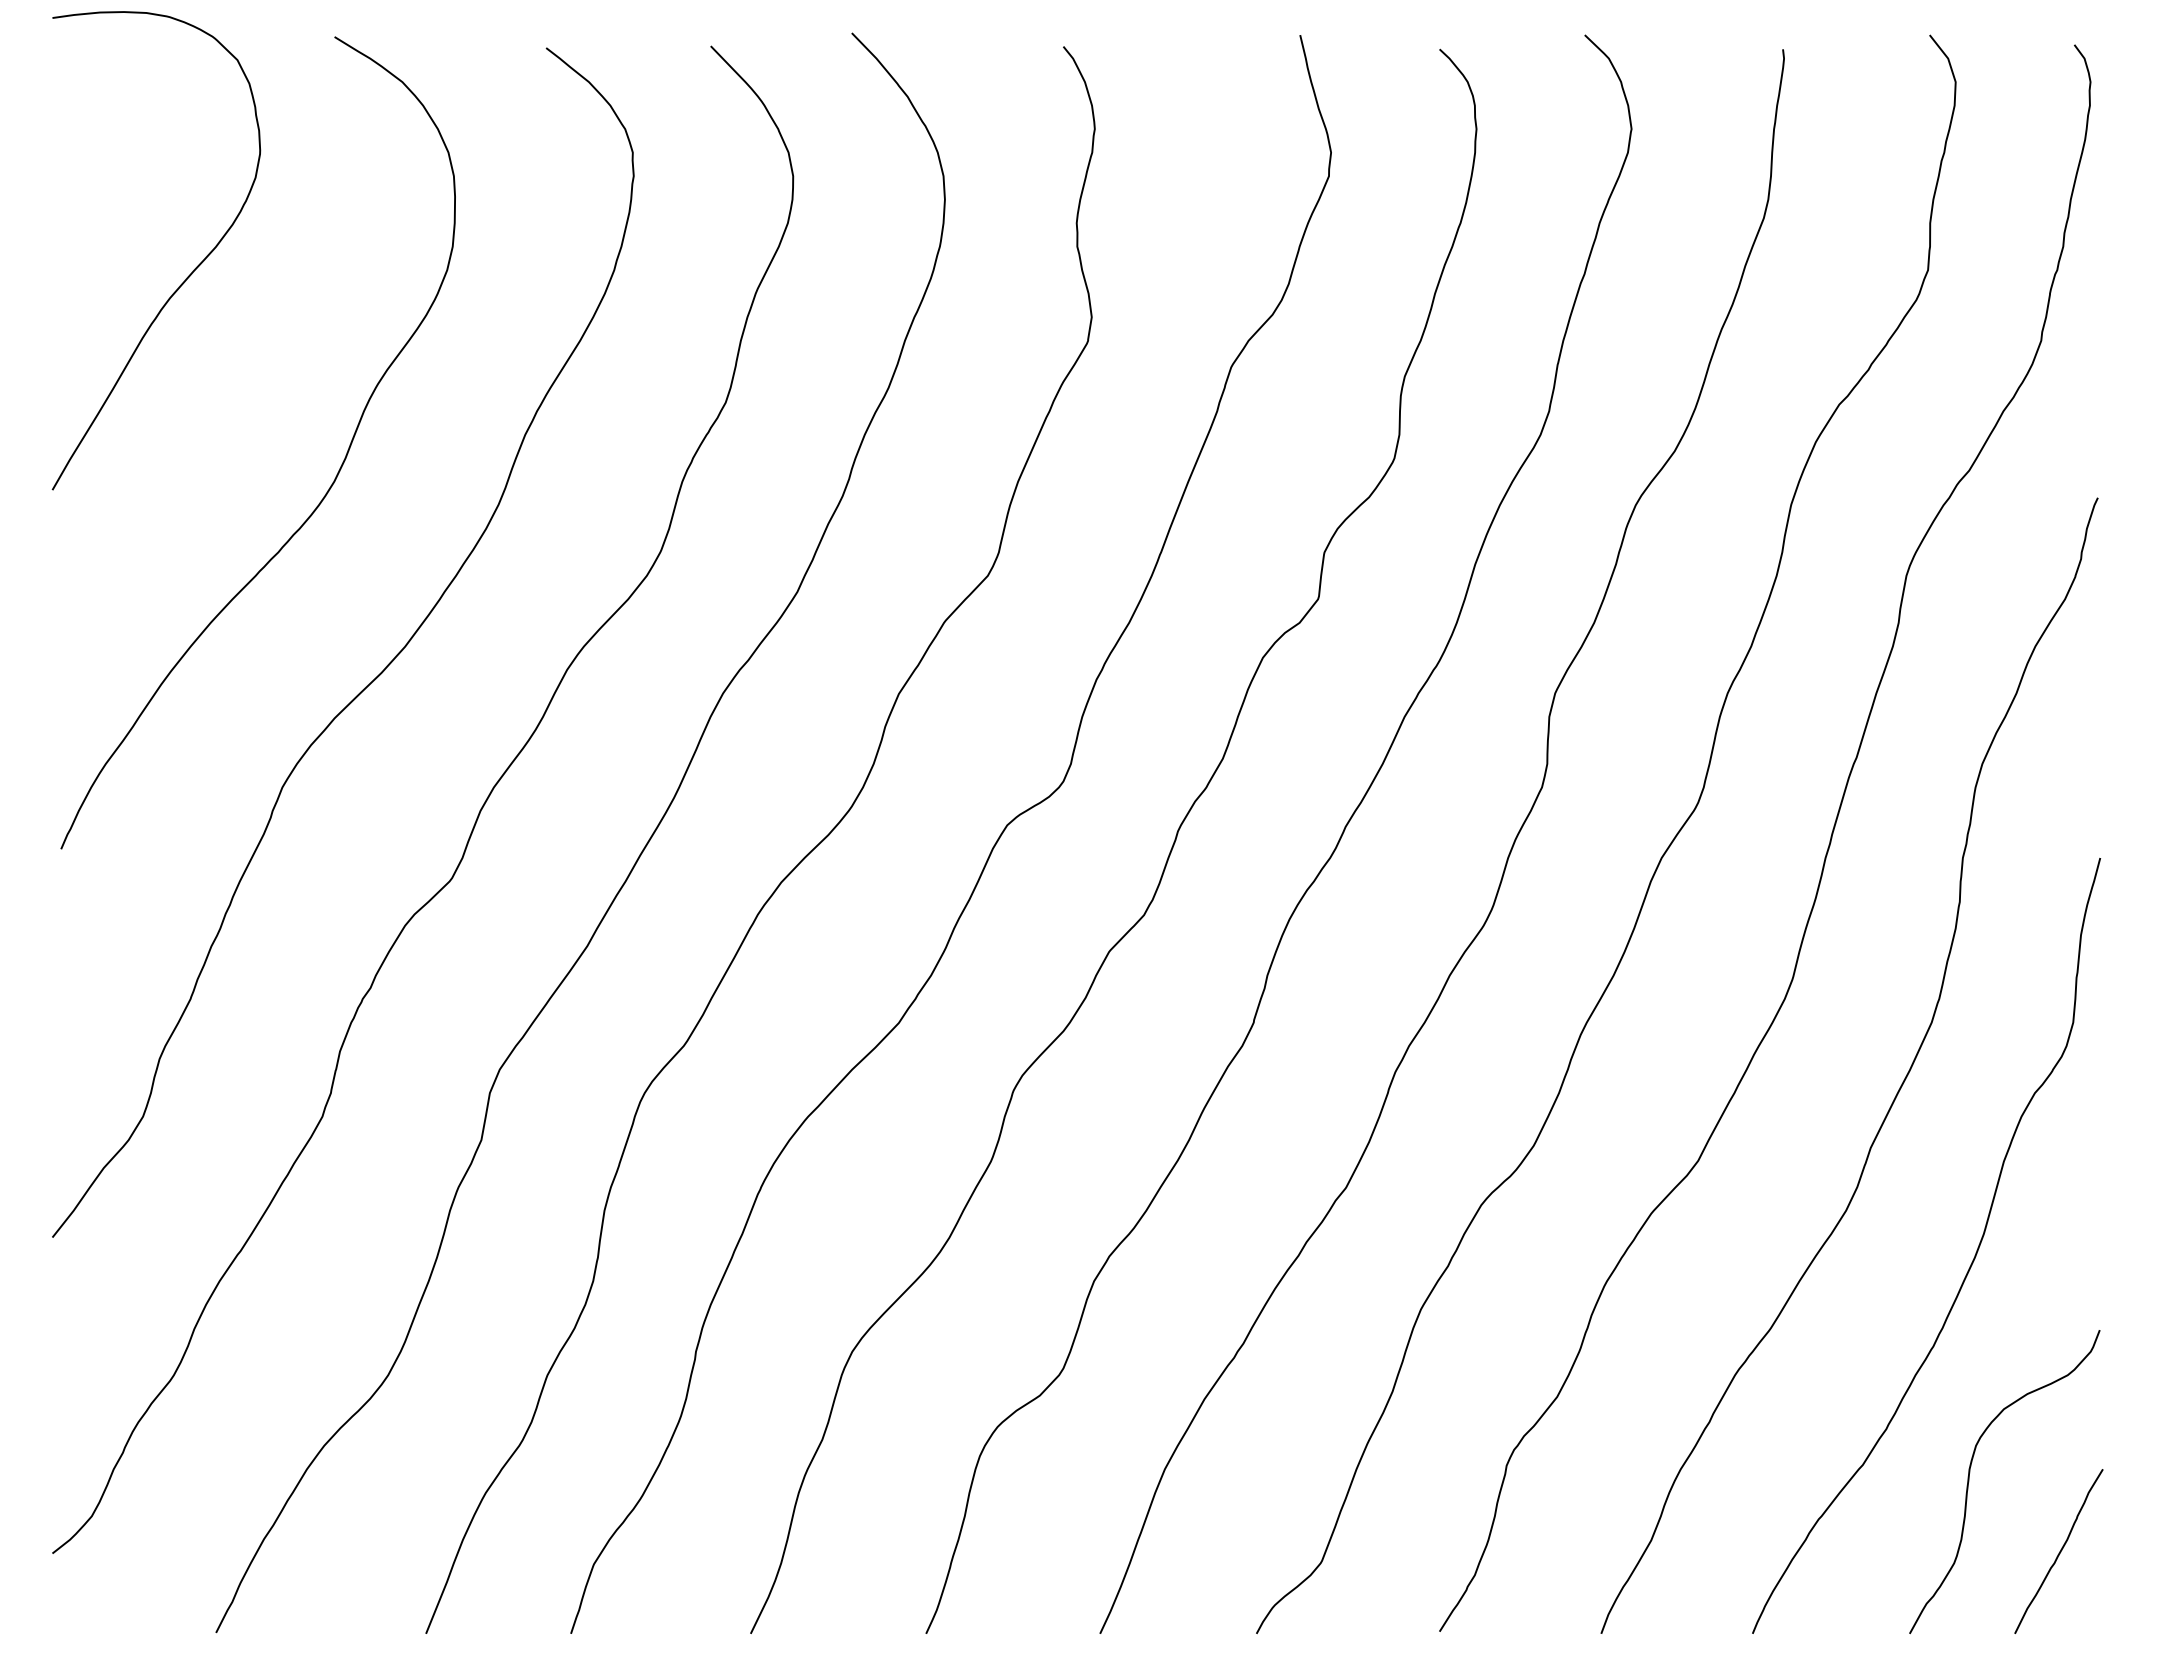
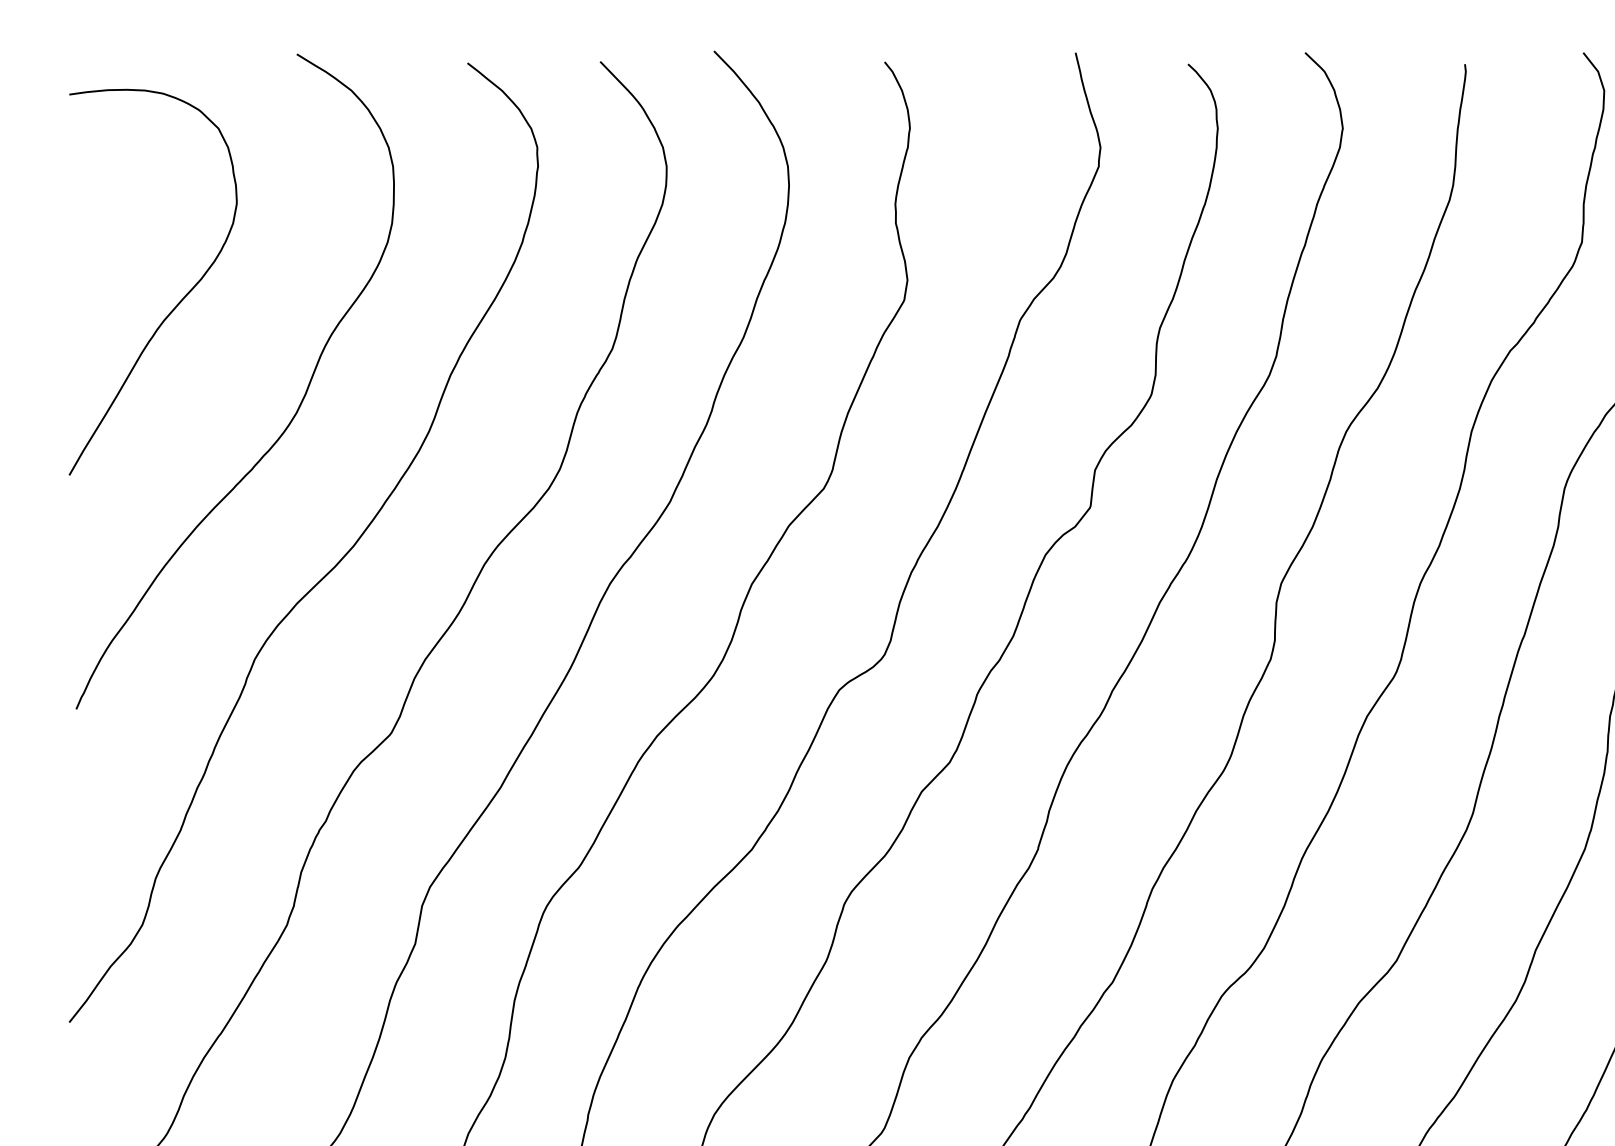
curve: (186, 277) -> (177, 303), moved

